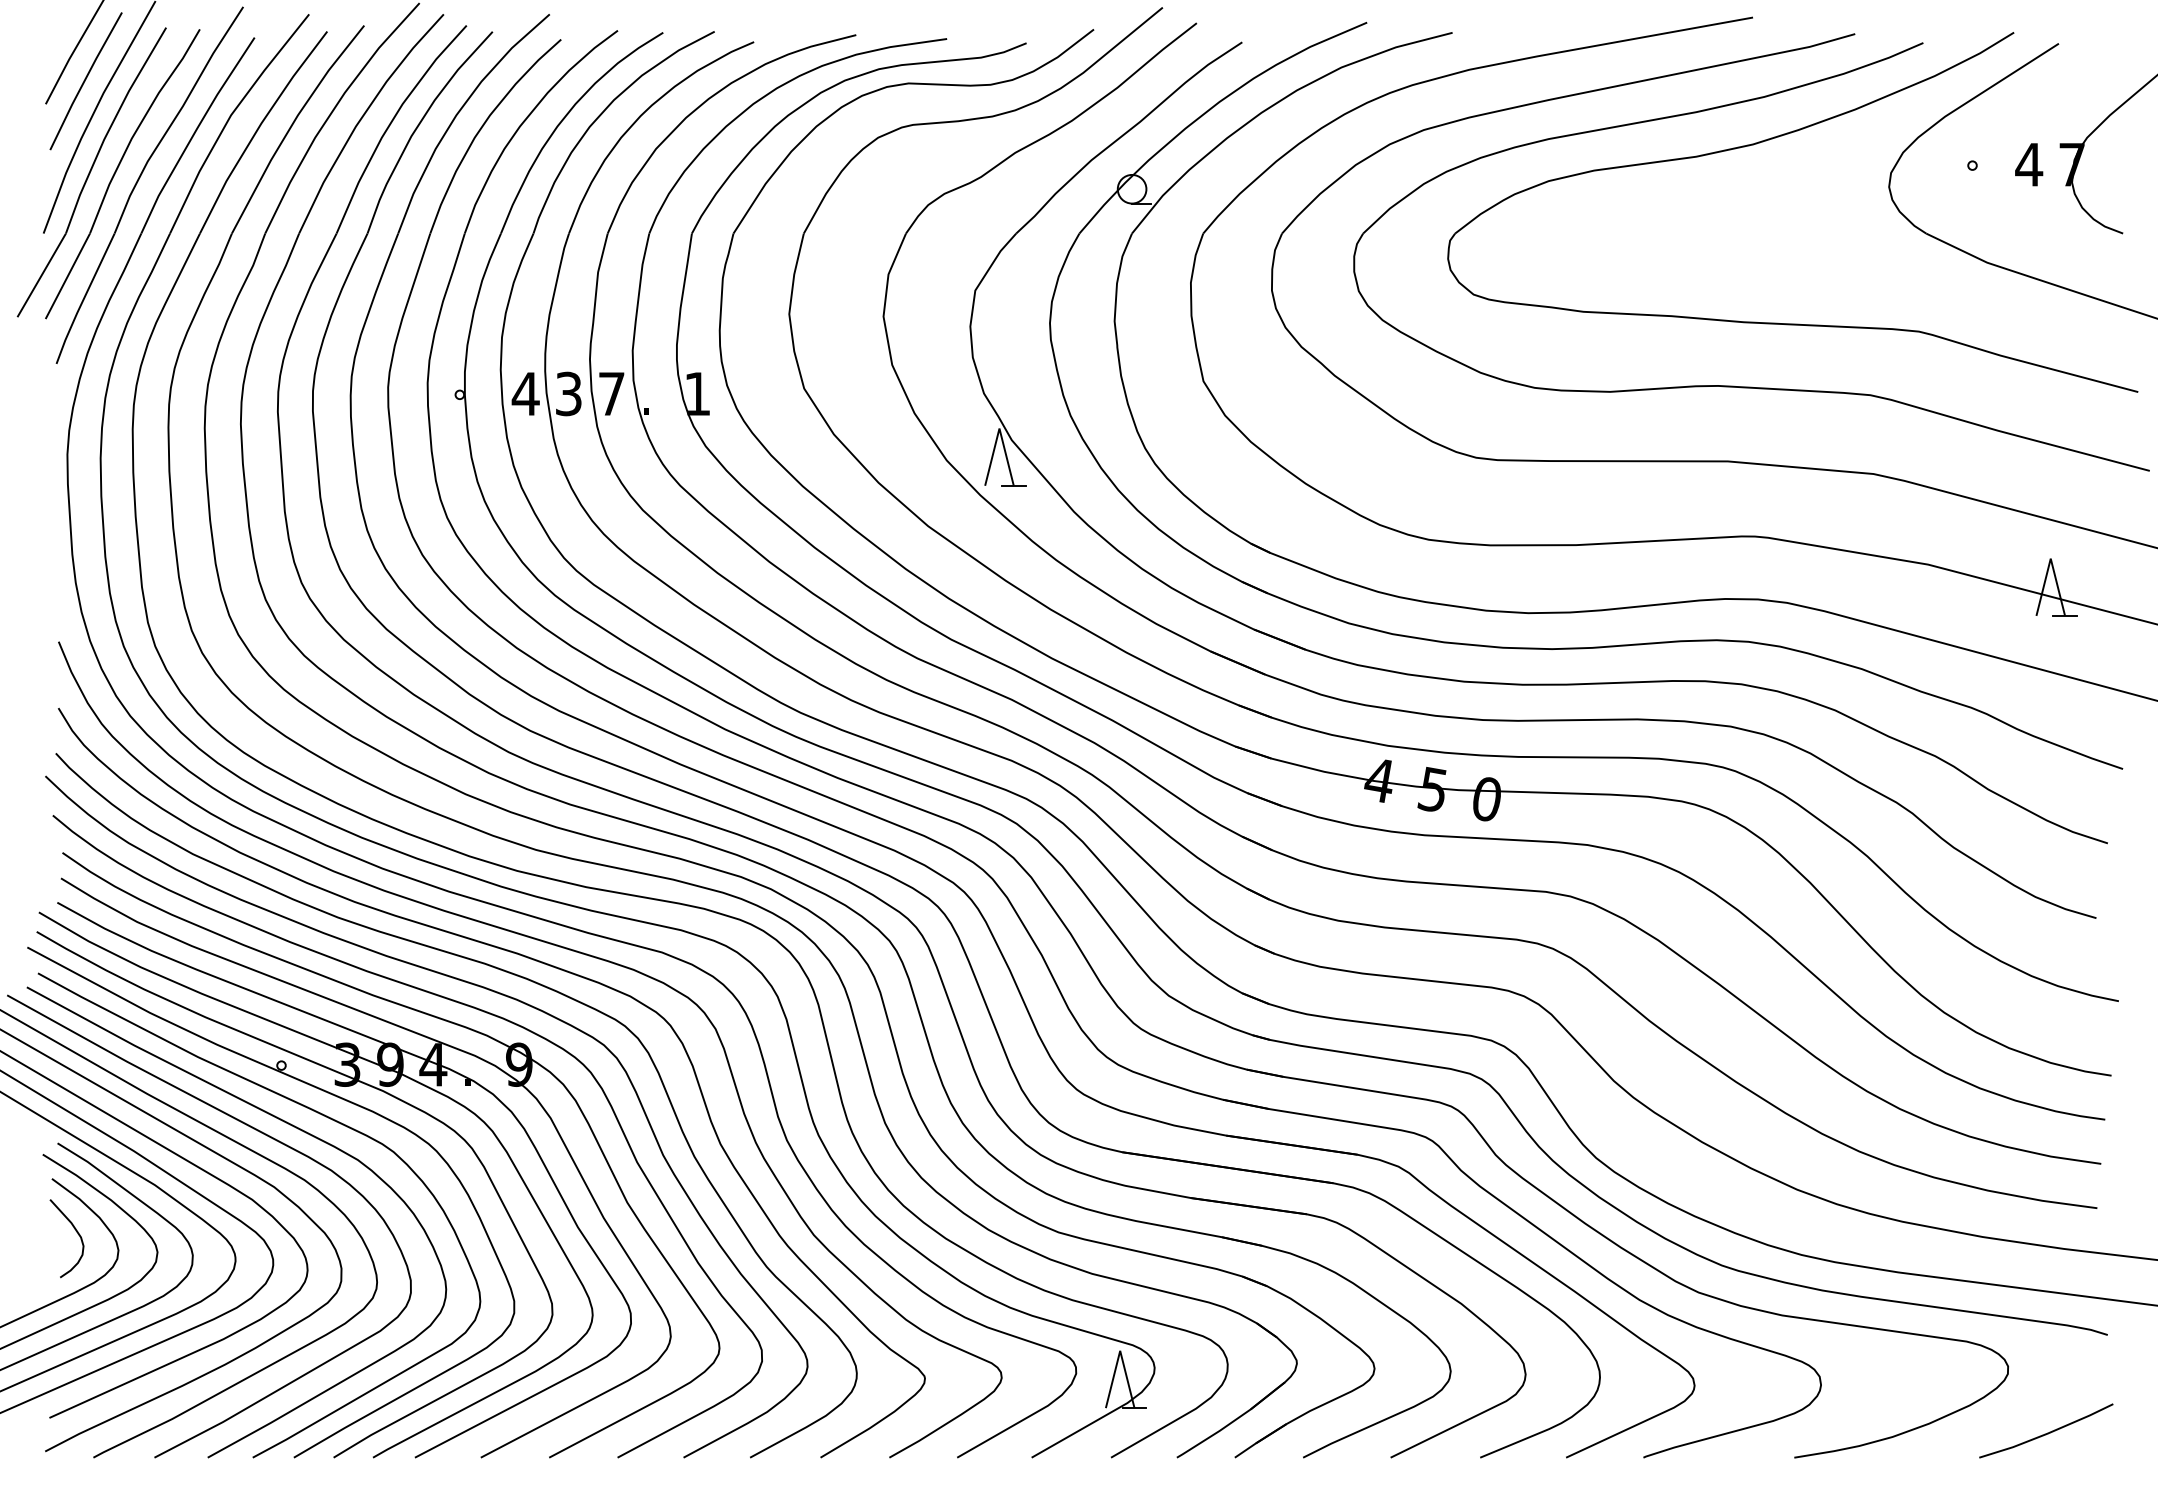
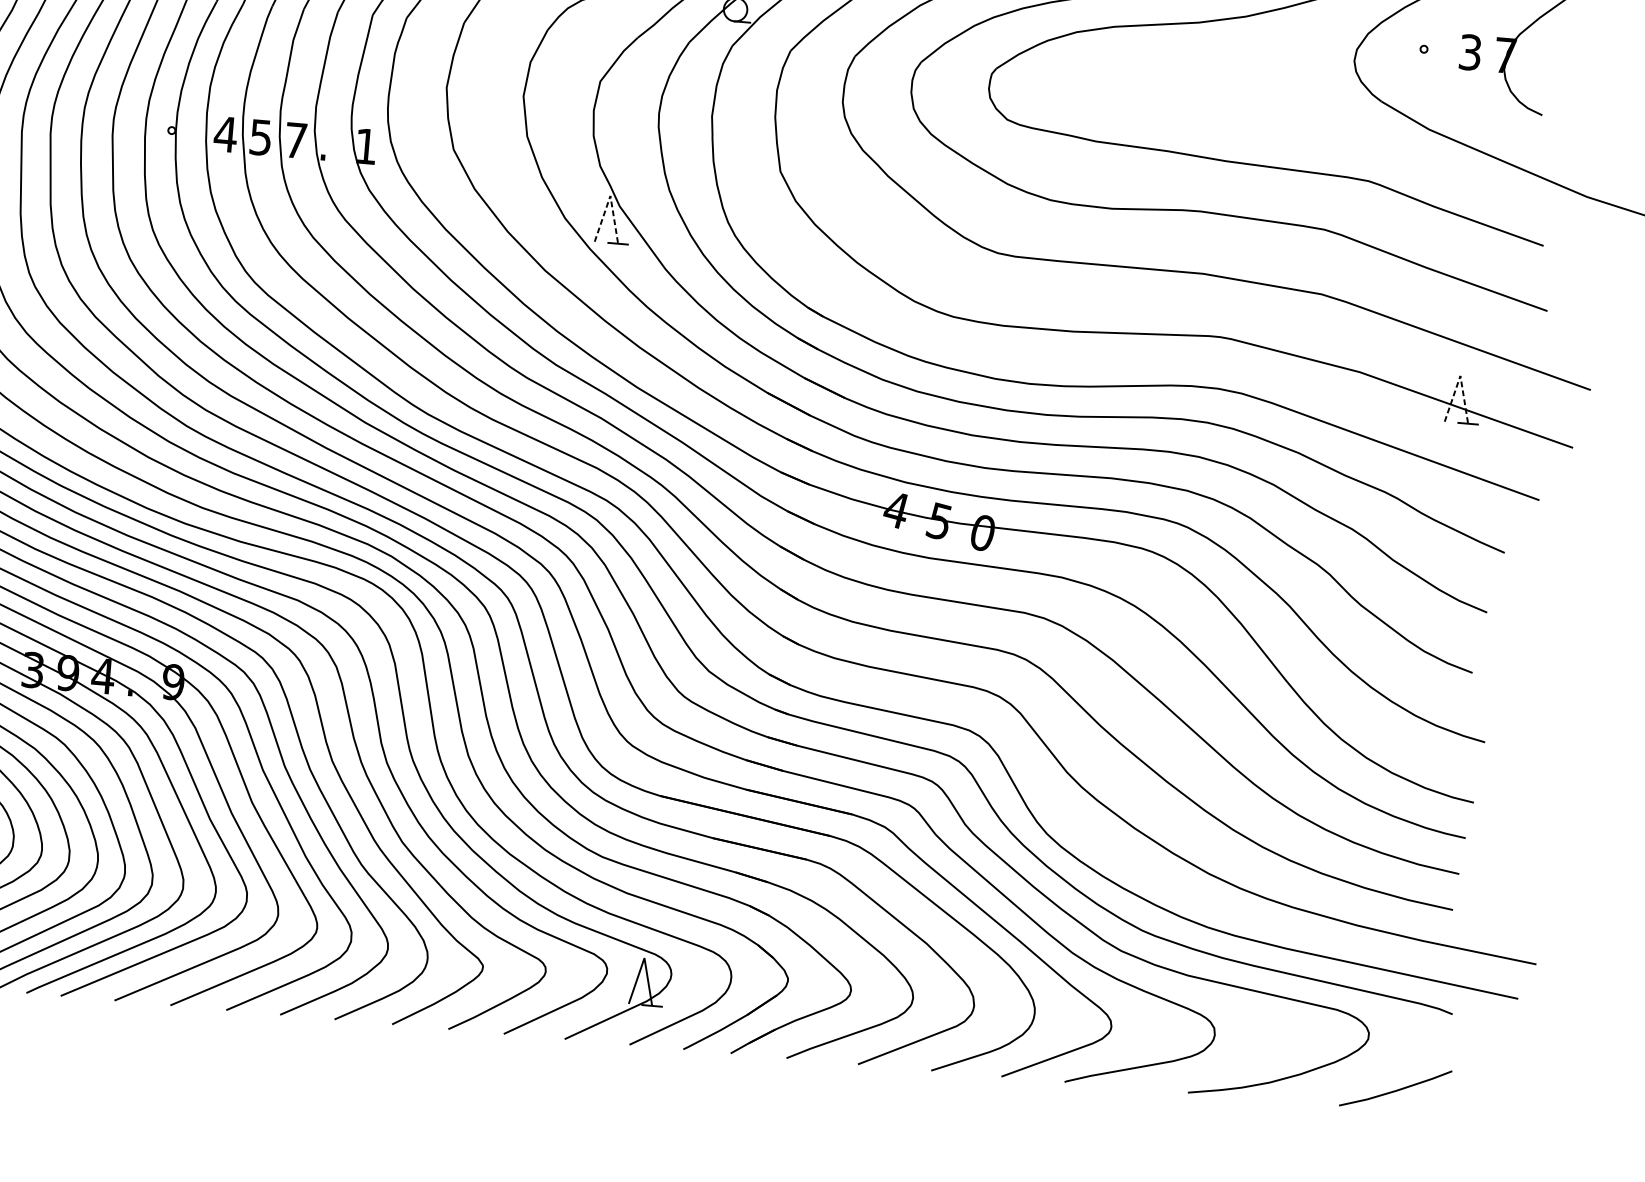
text: (2029, 164) -> (1470, 52), 4 -> 3
text: (568, 393) -> (260, 137), 3 -> 5
line: (999, 428) -> (610, 195), solid -> dashed
line: (2050, 558) -> (1460, 375), solid -> dashed

